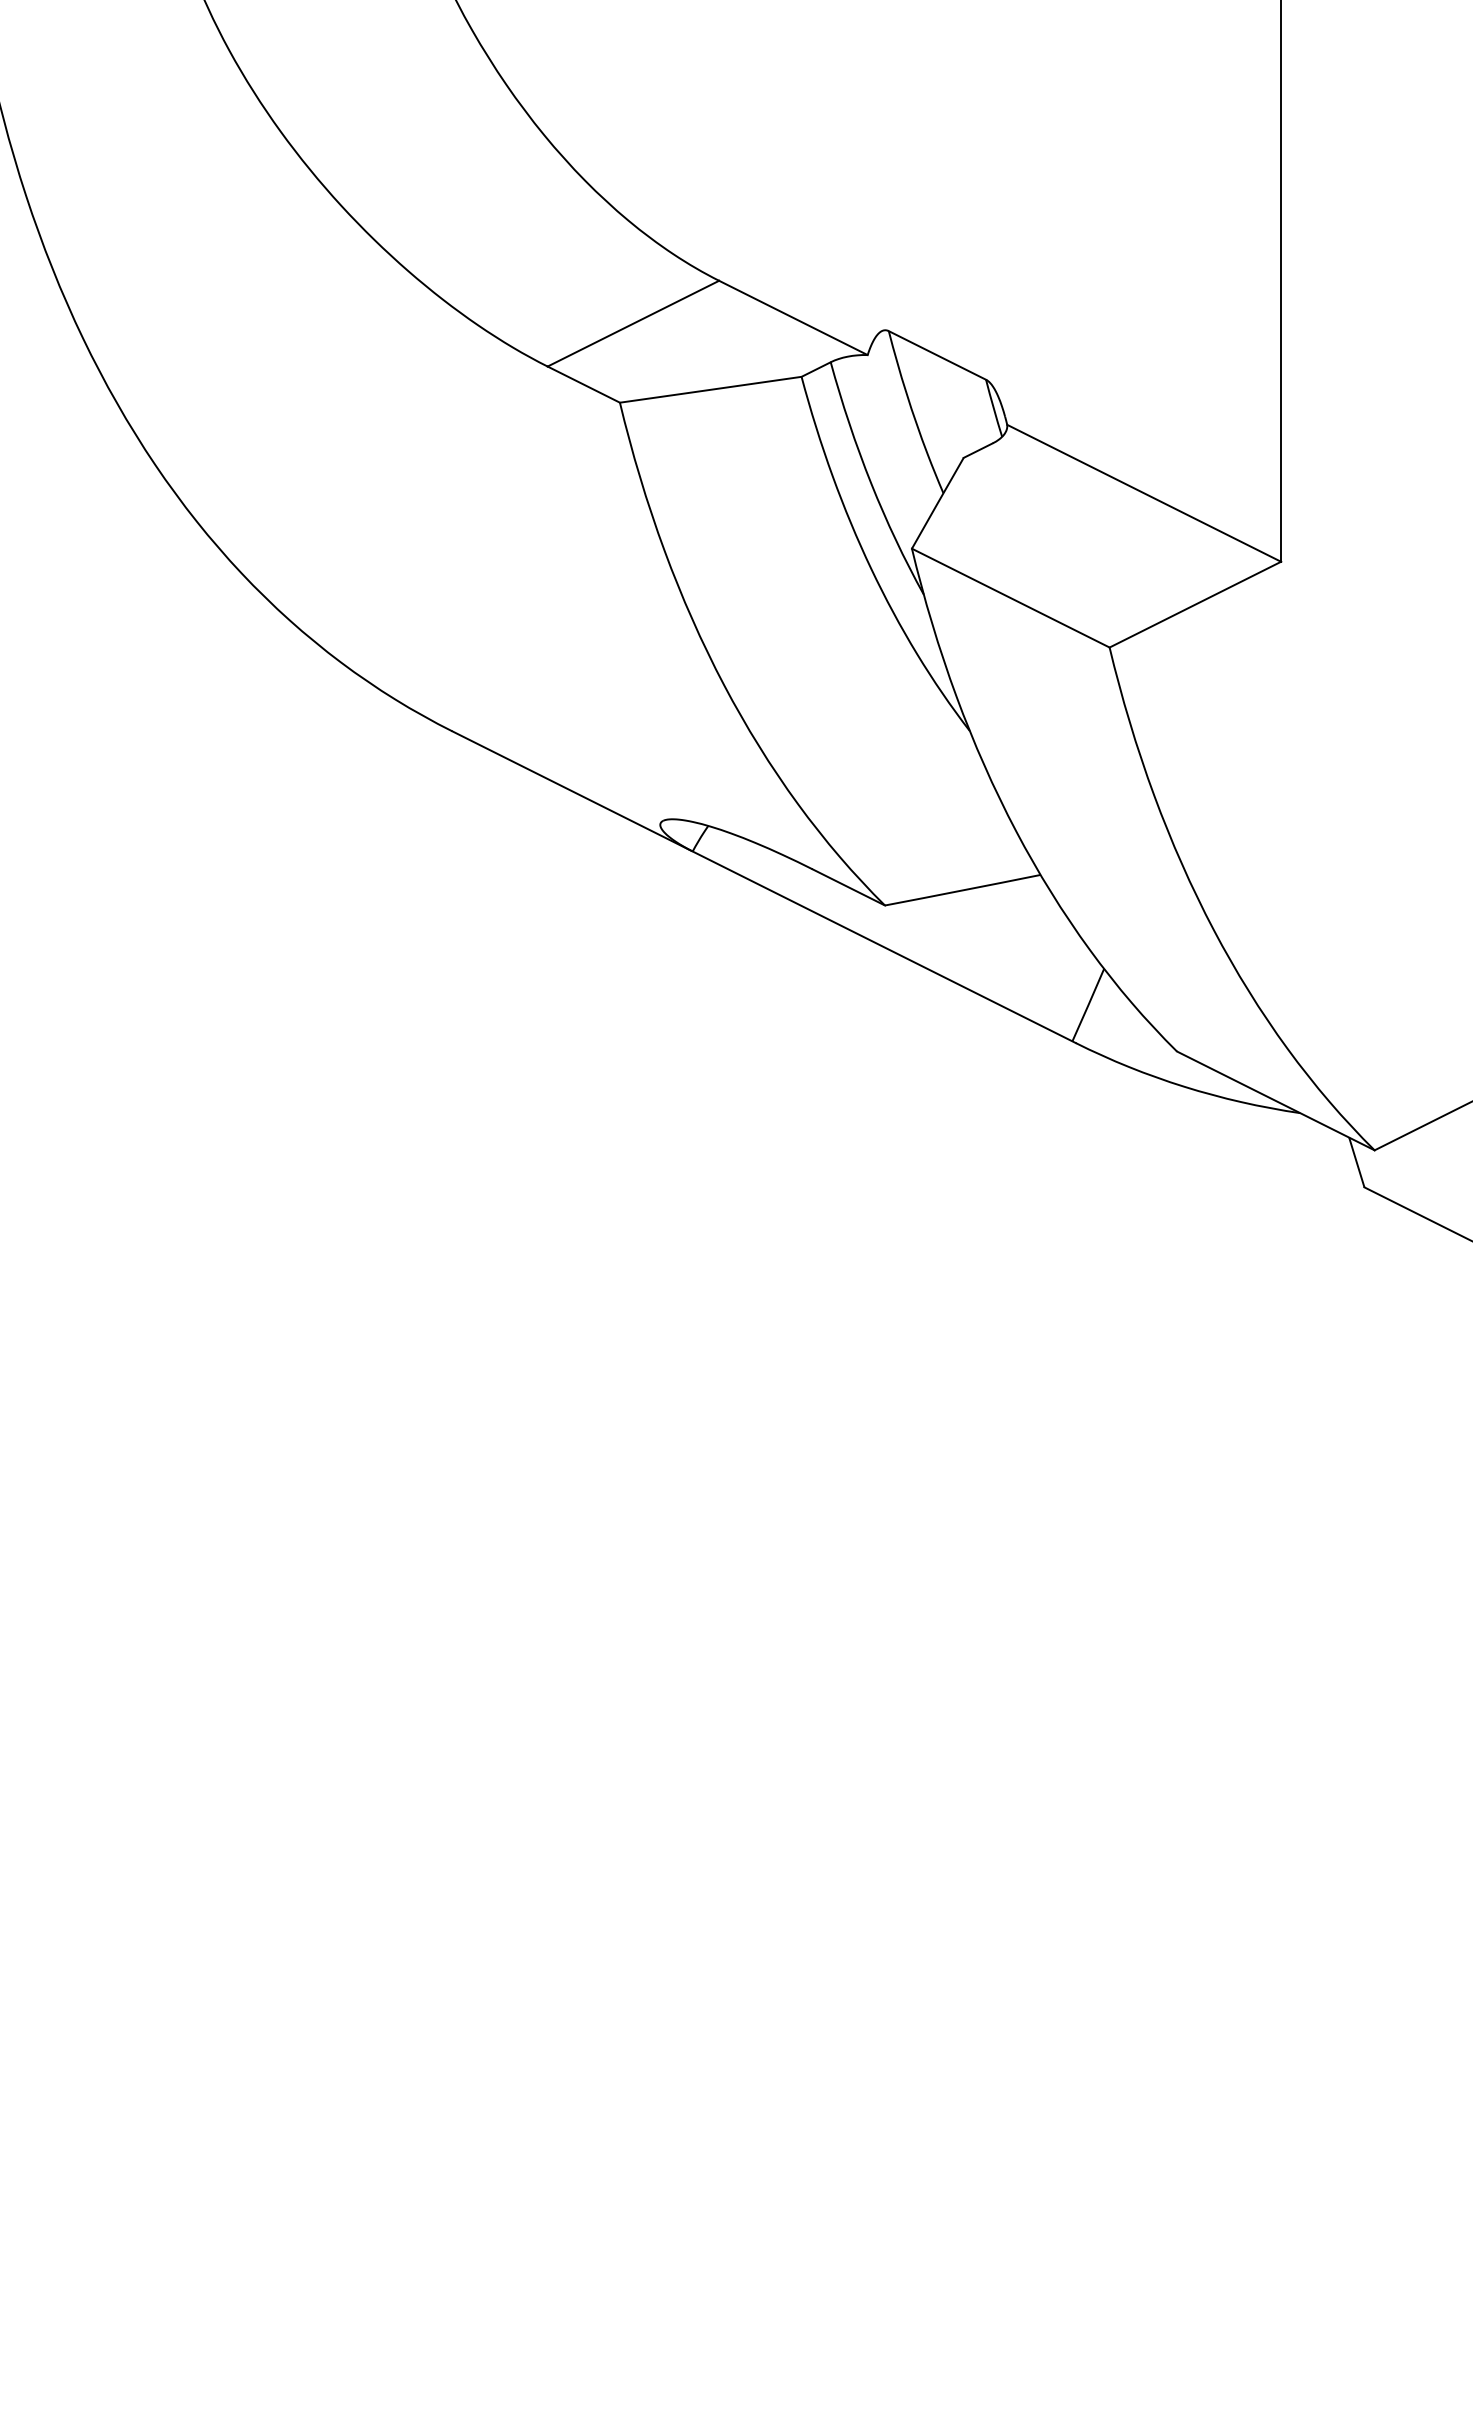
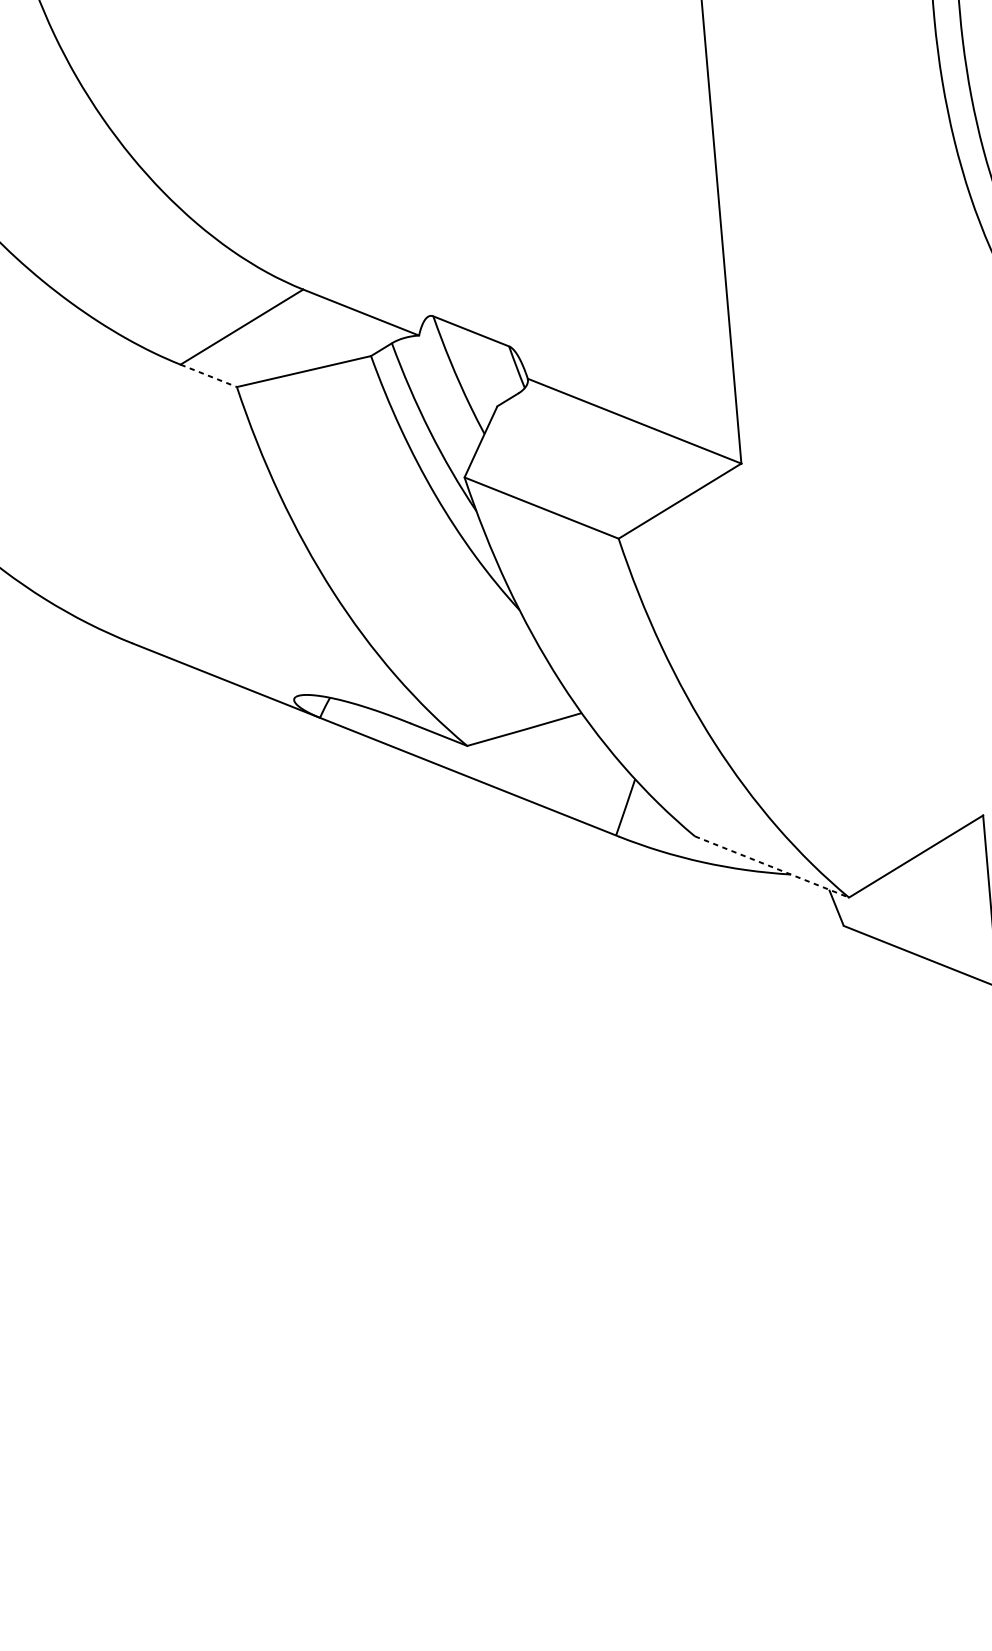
line: (584, 384) -> (209, 375), solid -> dashed
line: (1276, 1101) -> (772, 867), solid -> dashed

